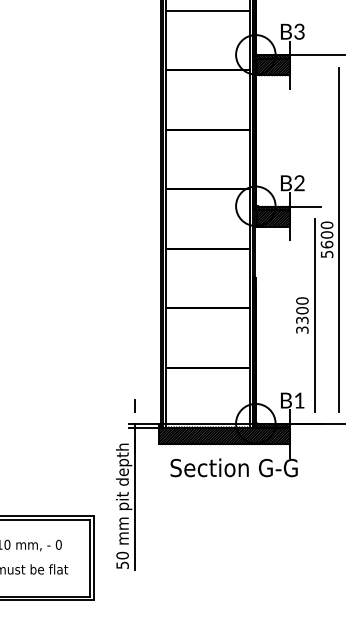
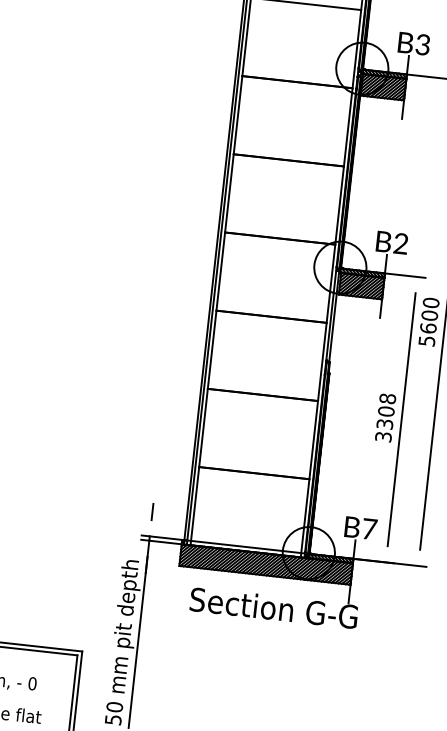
text: (302, 300) -> (387, 398), 3300 -> 3308
text: (299, 400) -> (369, 529), B1 -> B7

